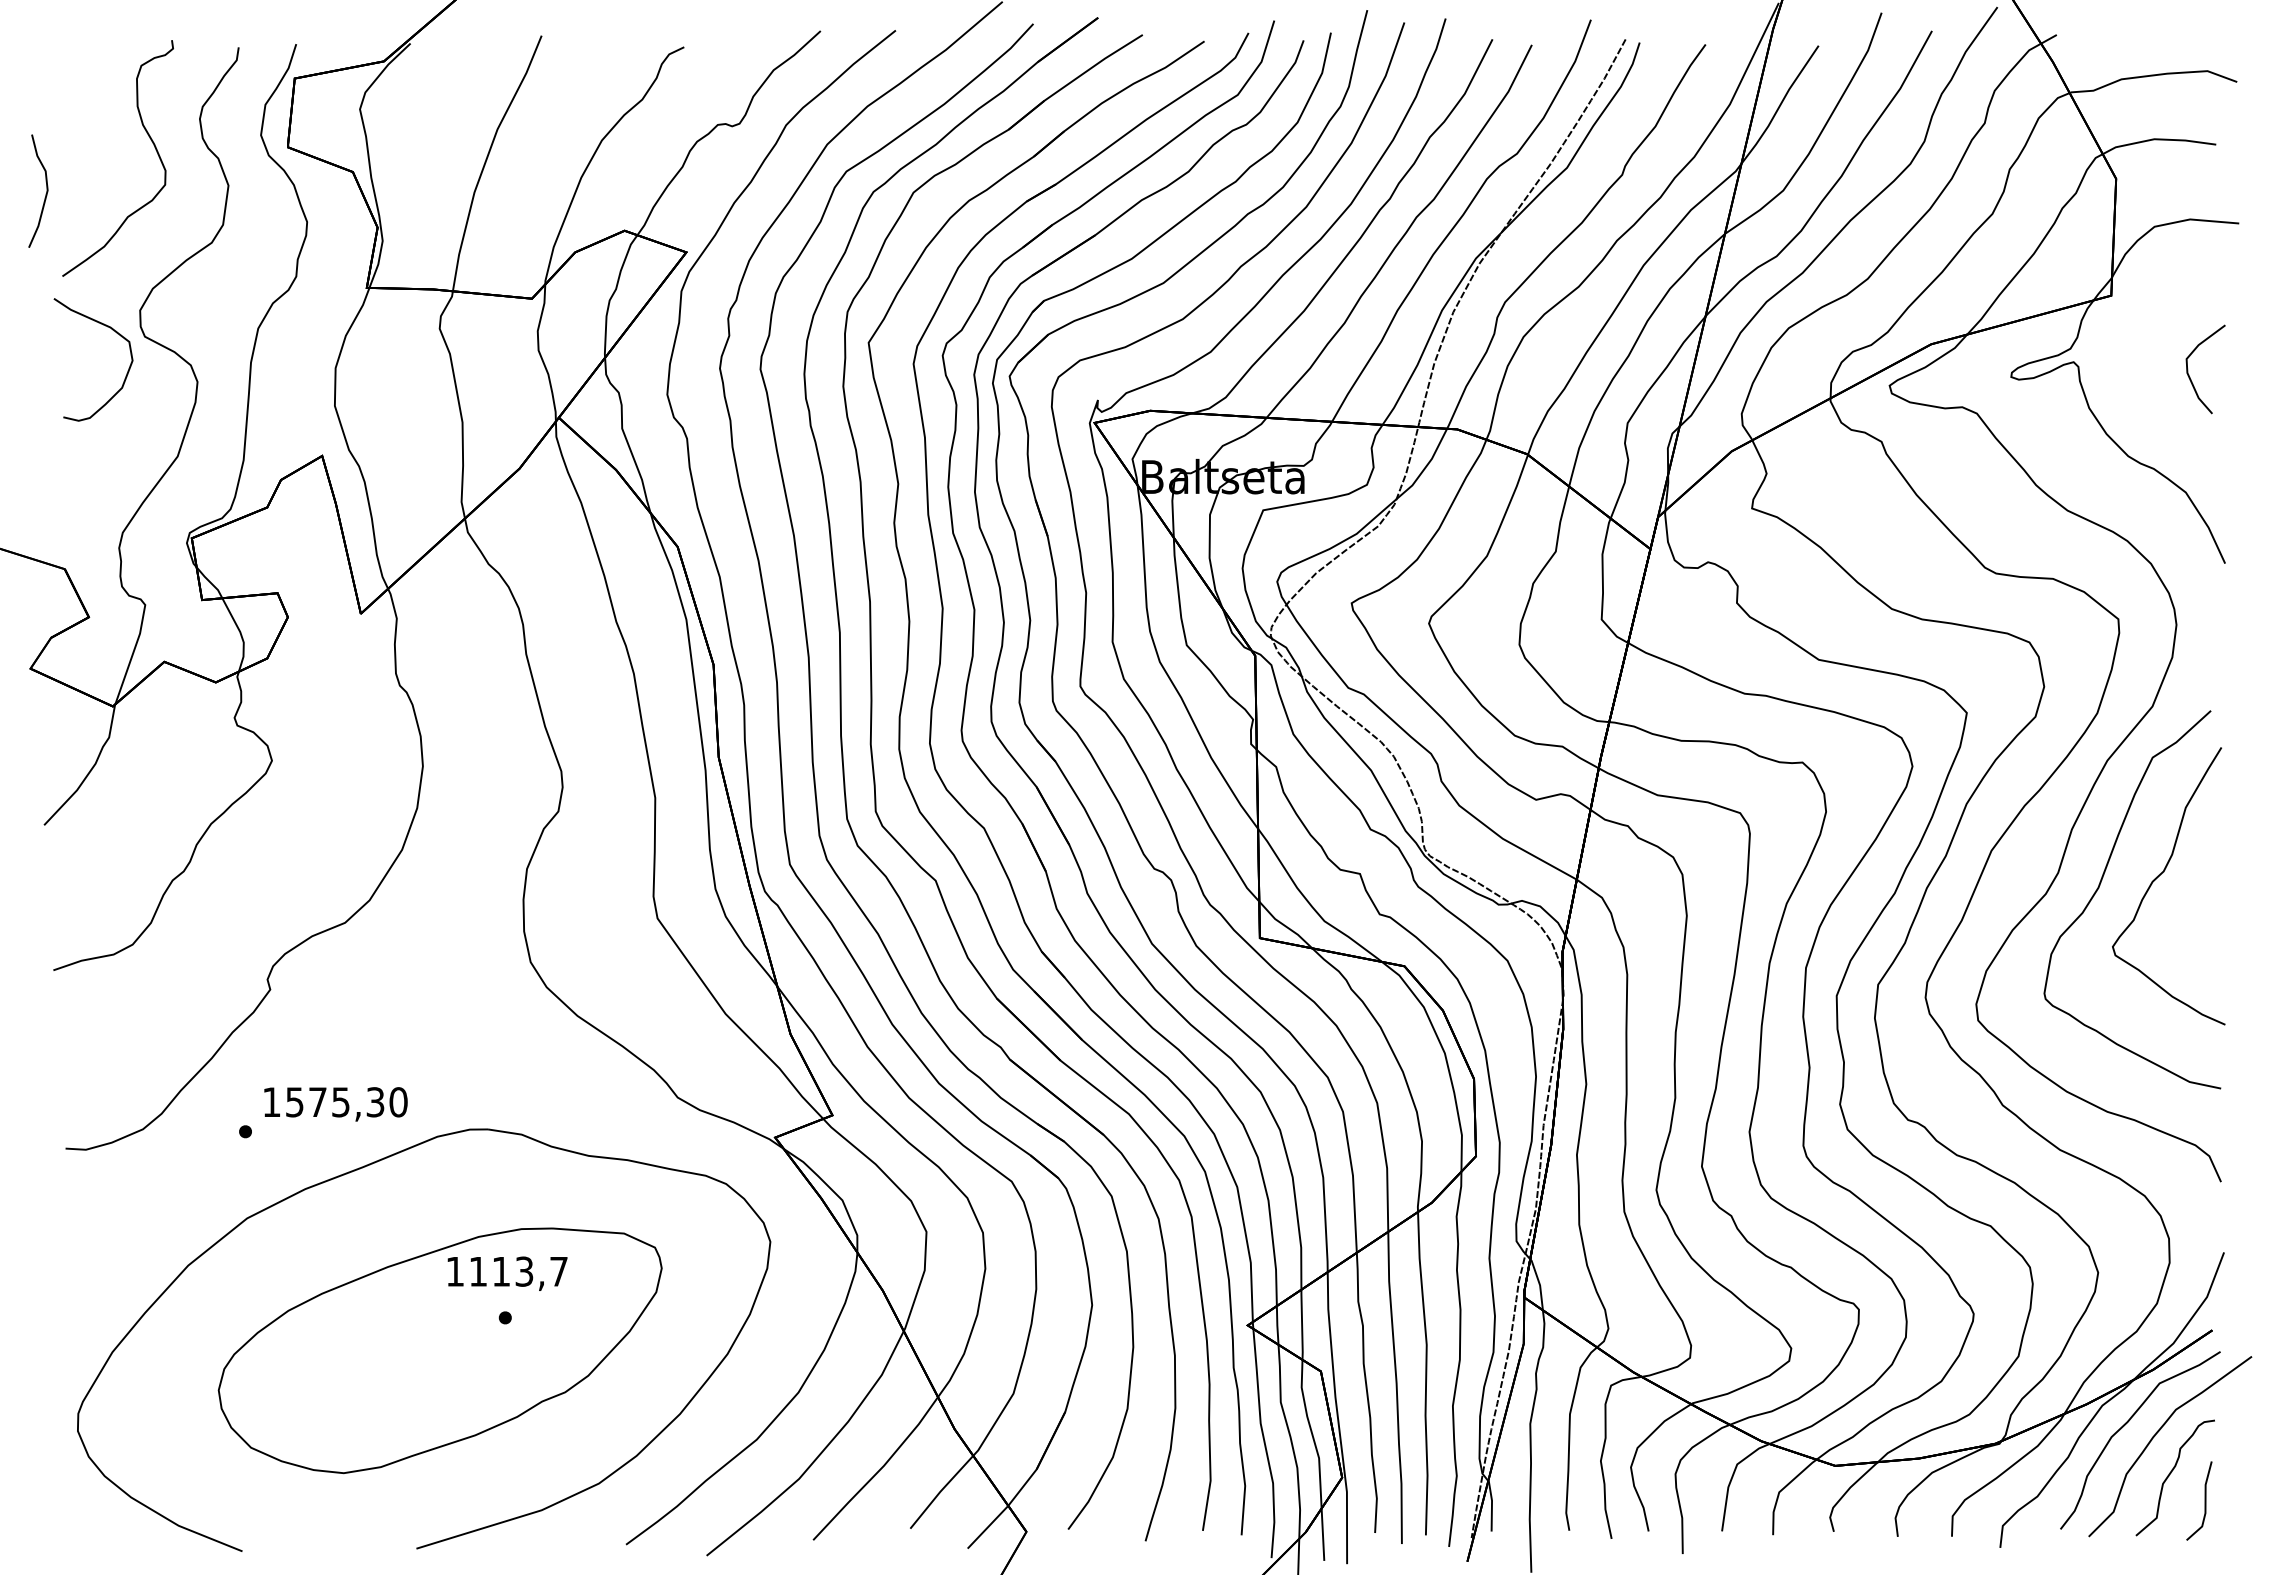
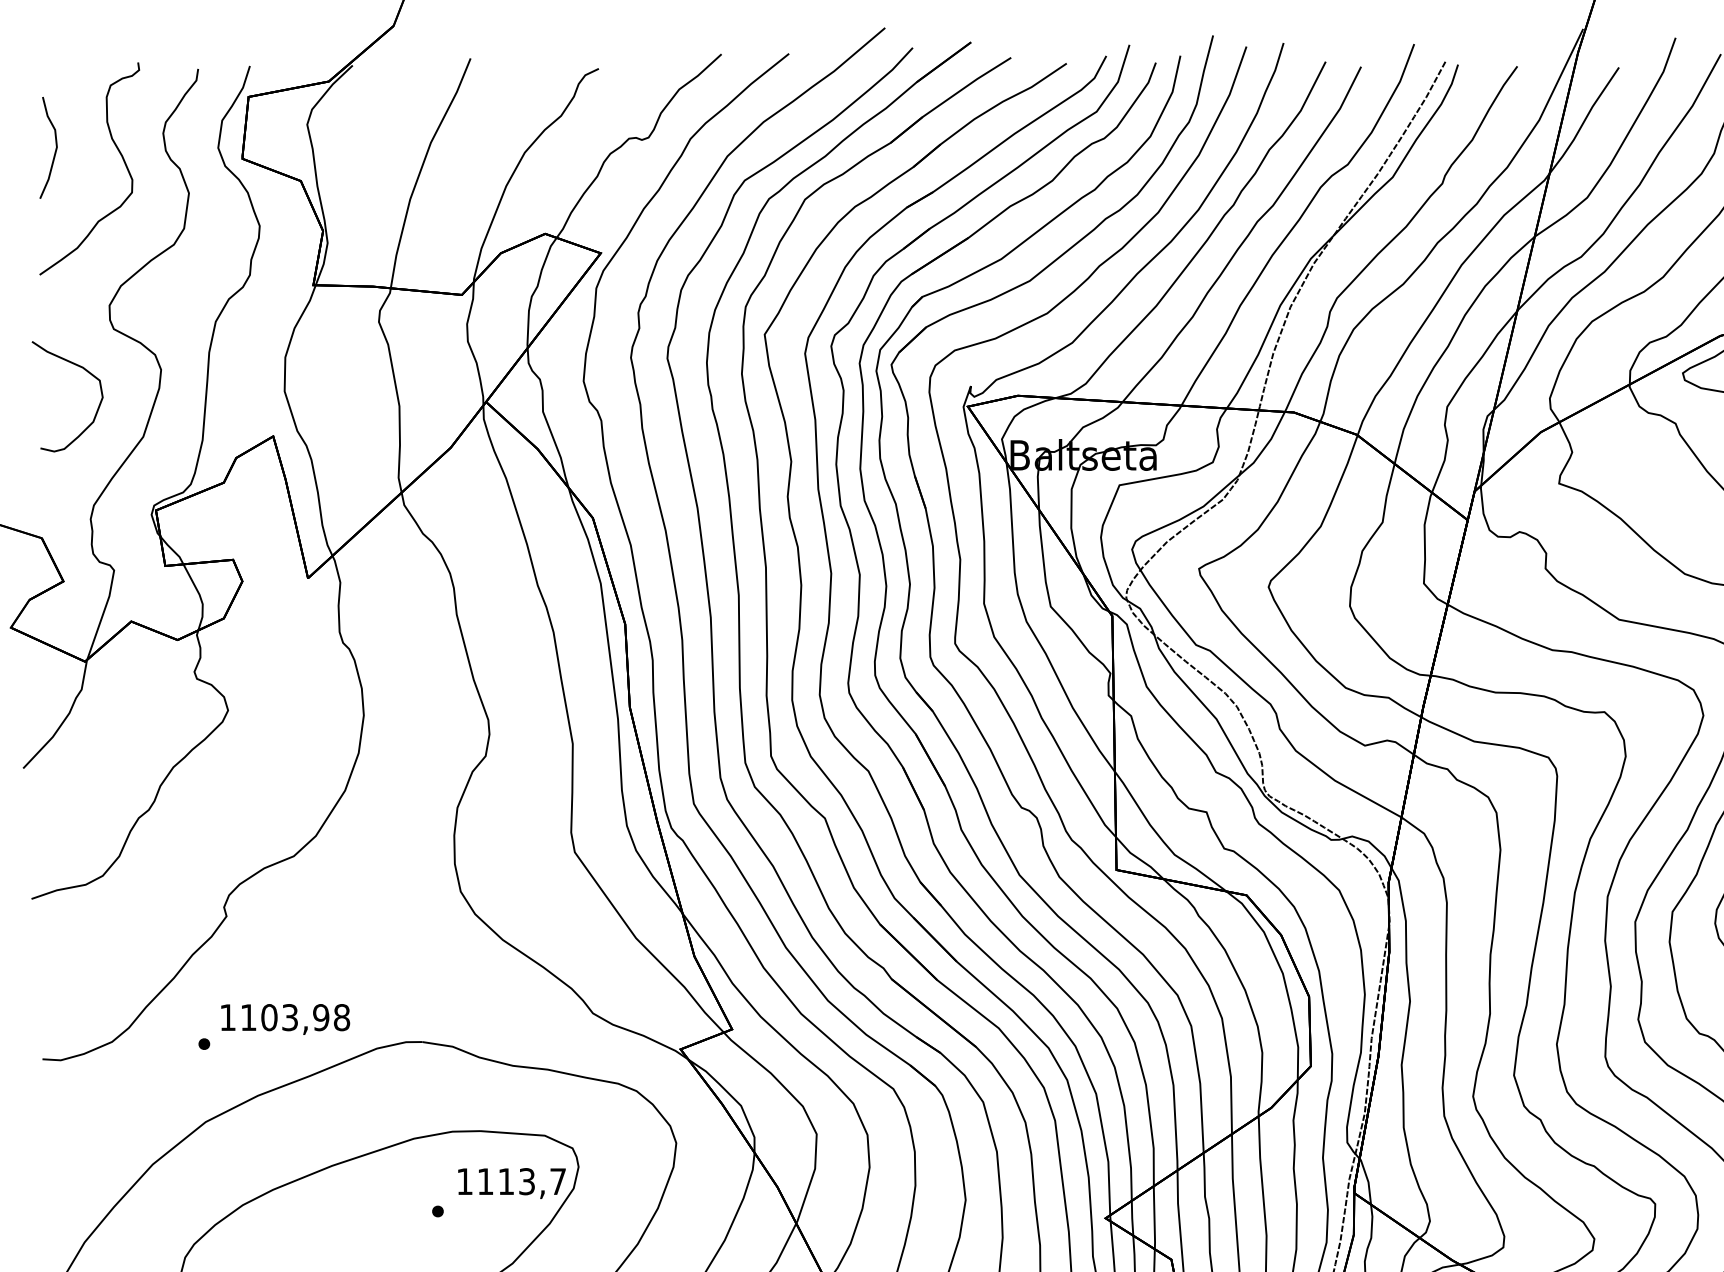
curve: (46, 190) -> (55, 147), moved
curve: (117, 334) -> (89, 373), moved
text: (346, 1102) -> (295, 1017), 1575,30 -> 1103,98
text: (507, 1273) -> (511, 1183), moved

